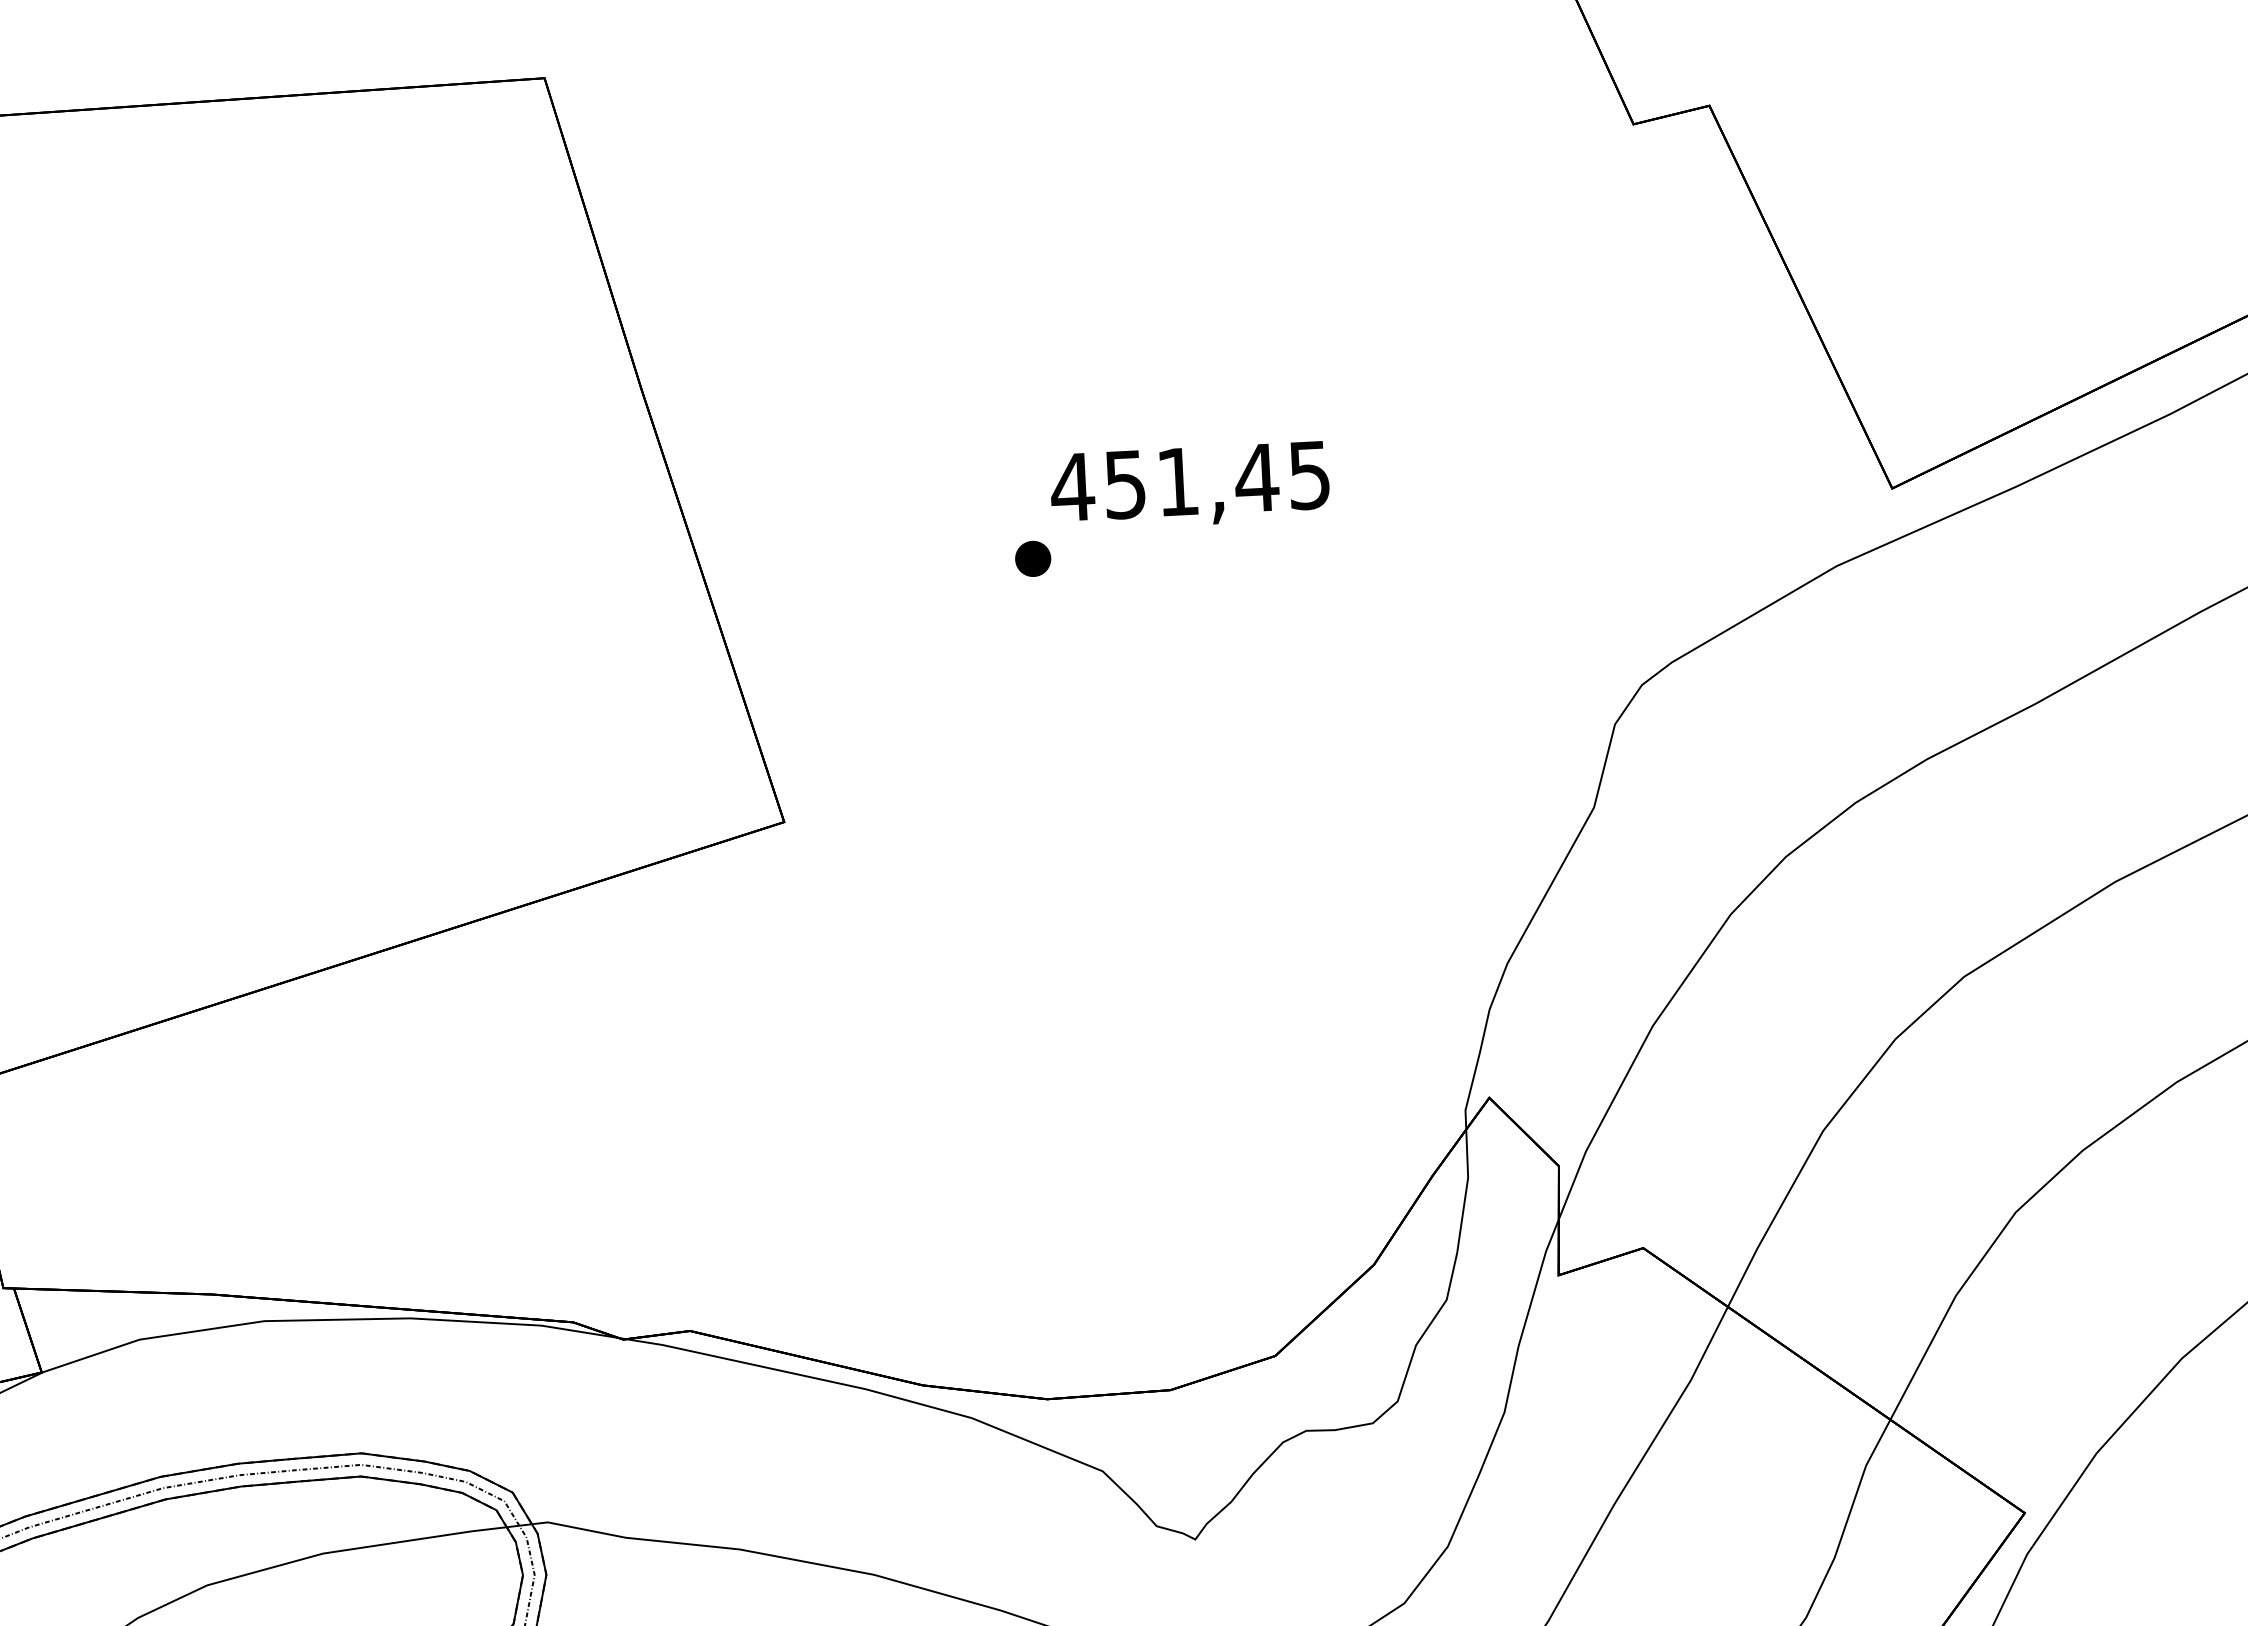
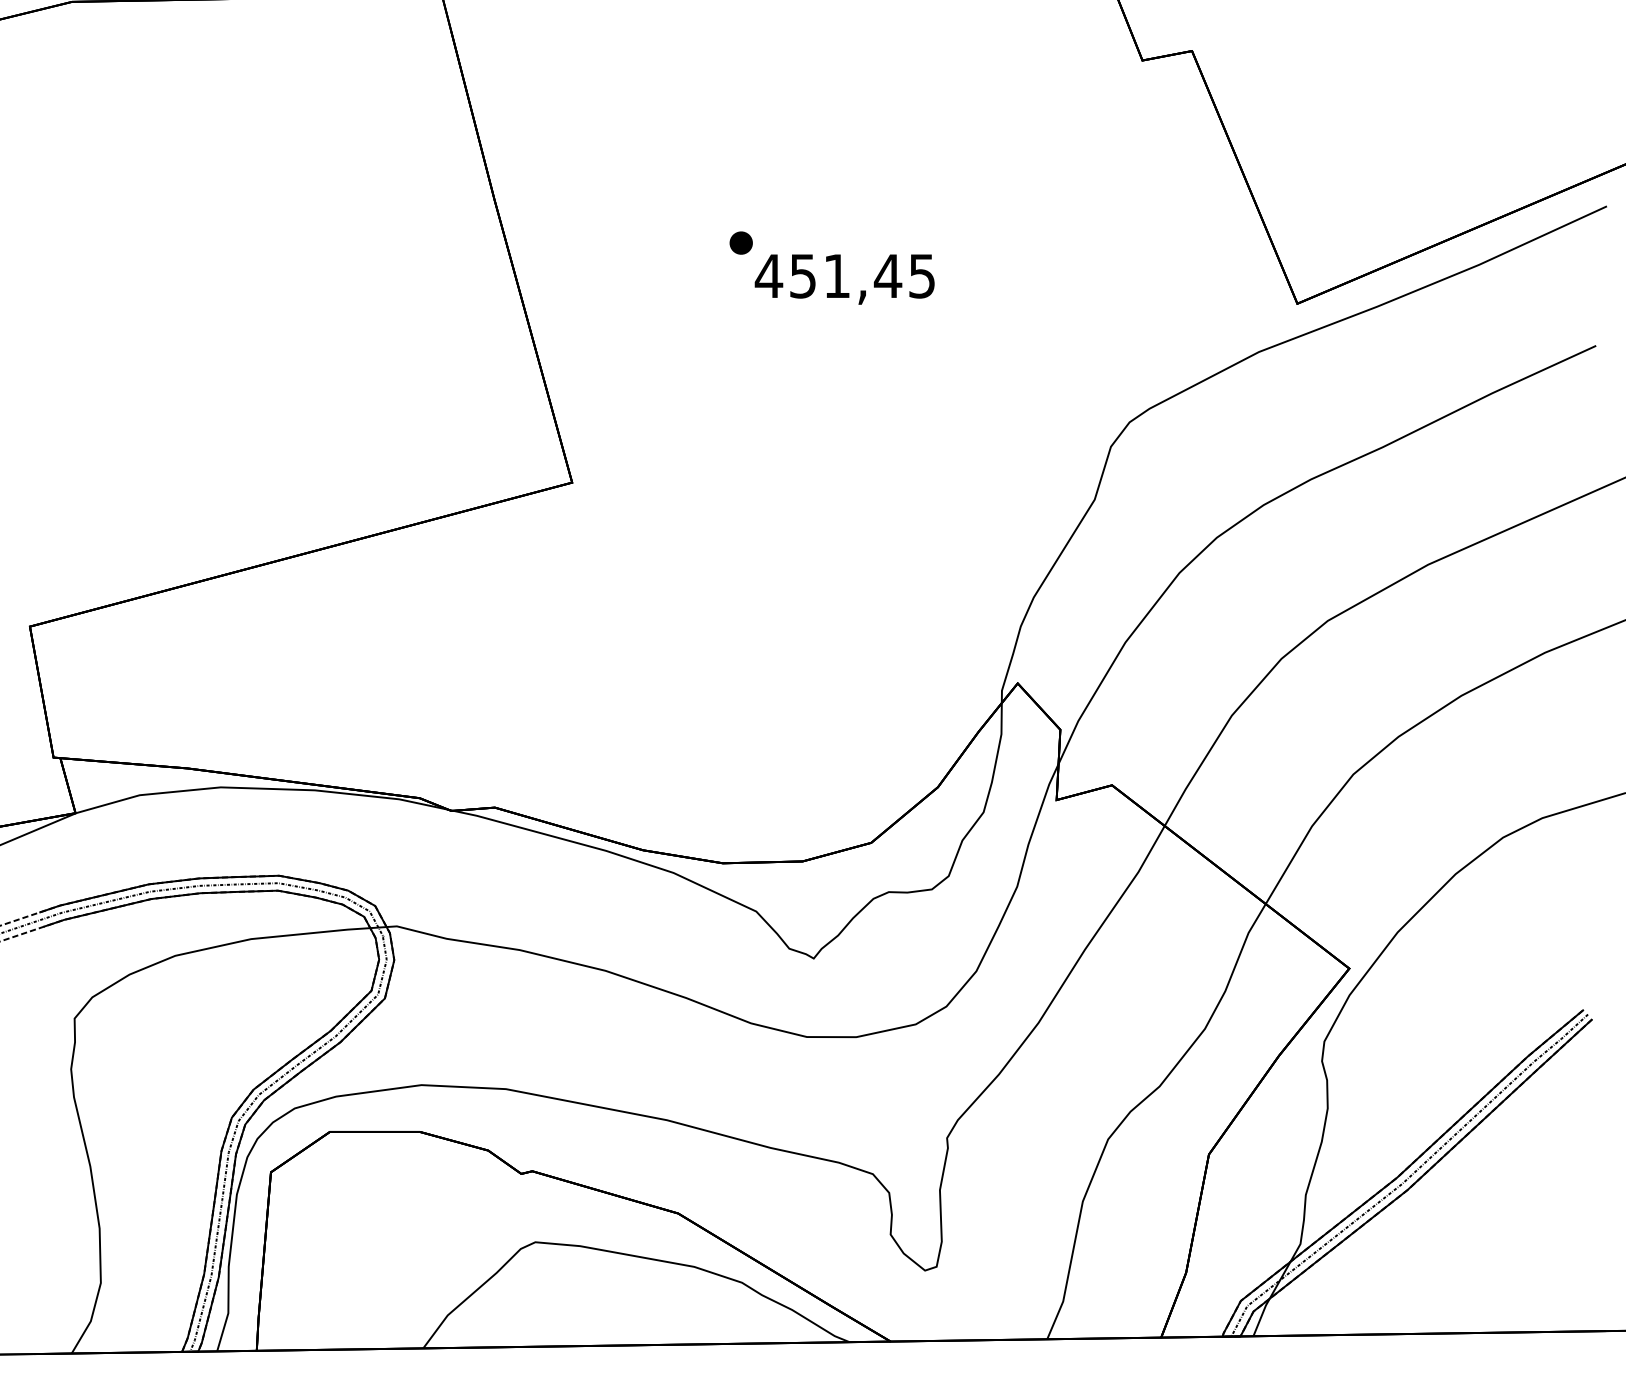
part: (1031, 558) -> (740, 242), moved

